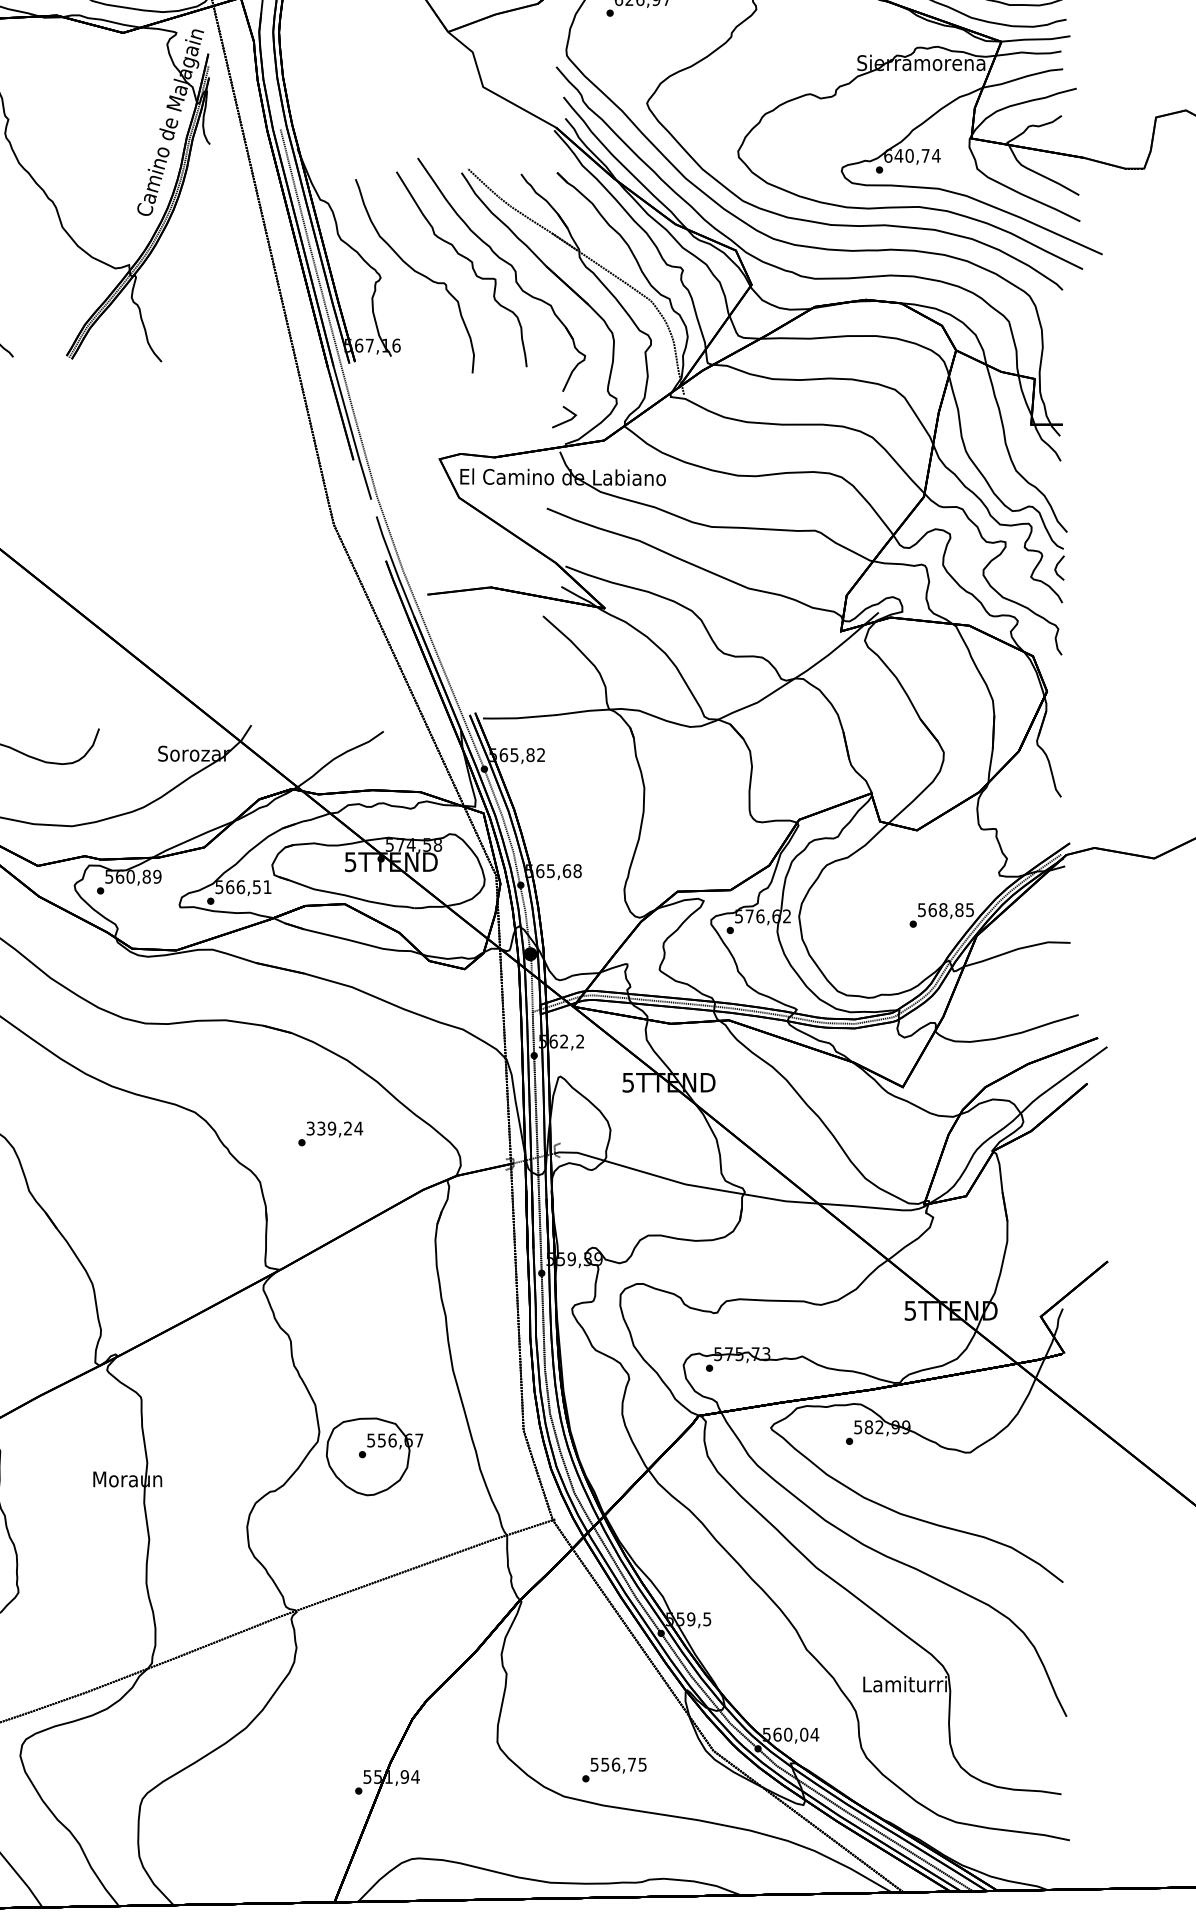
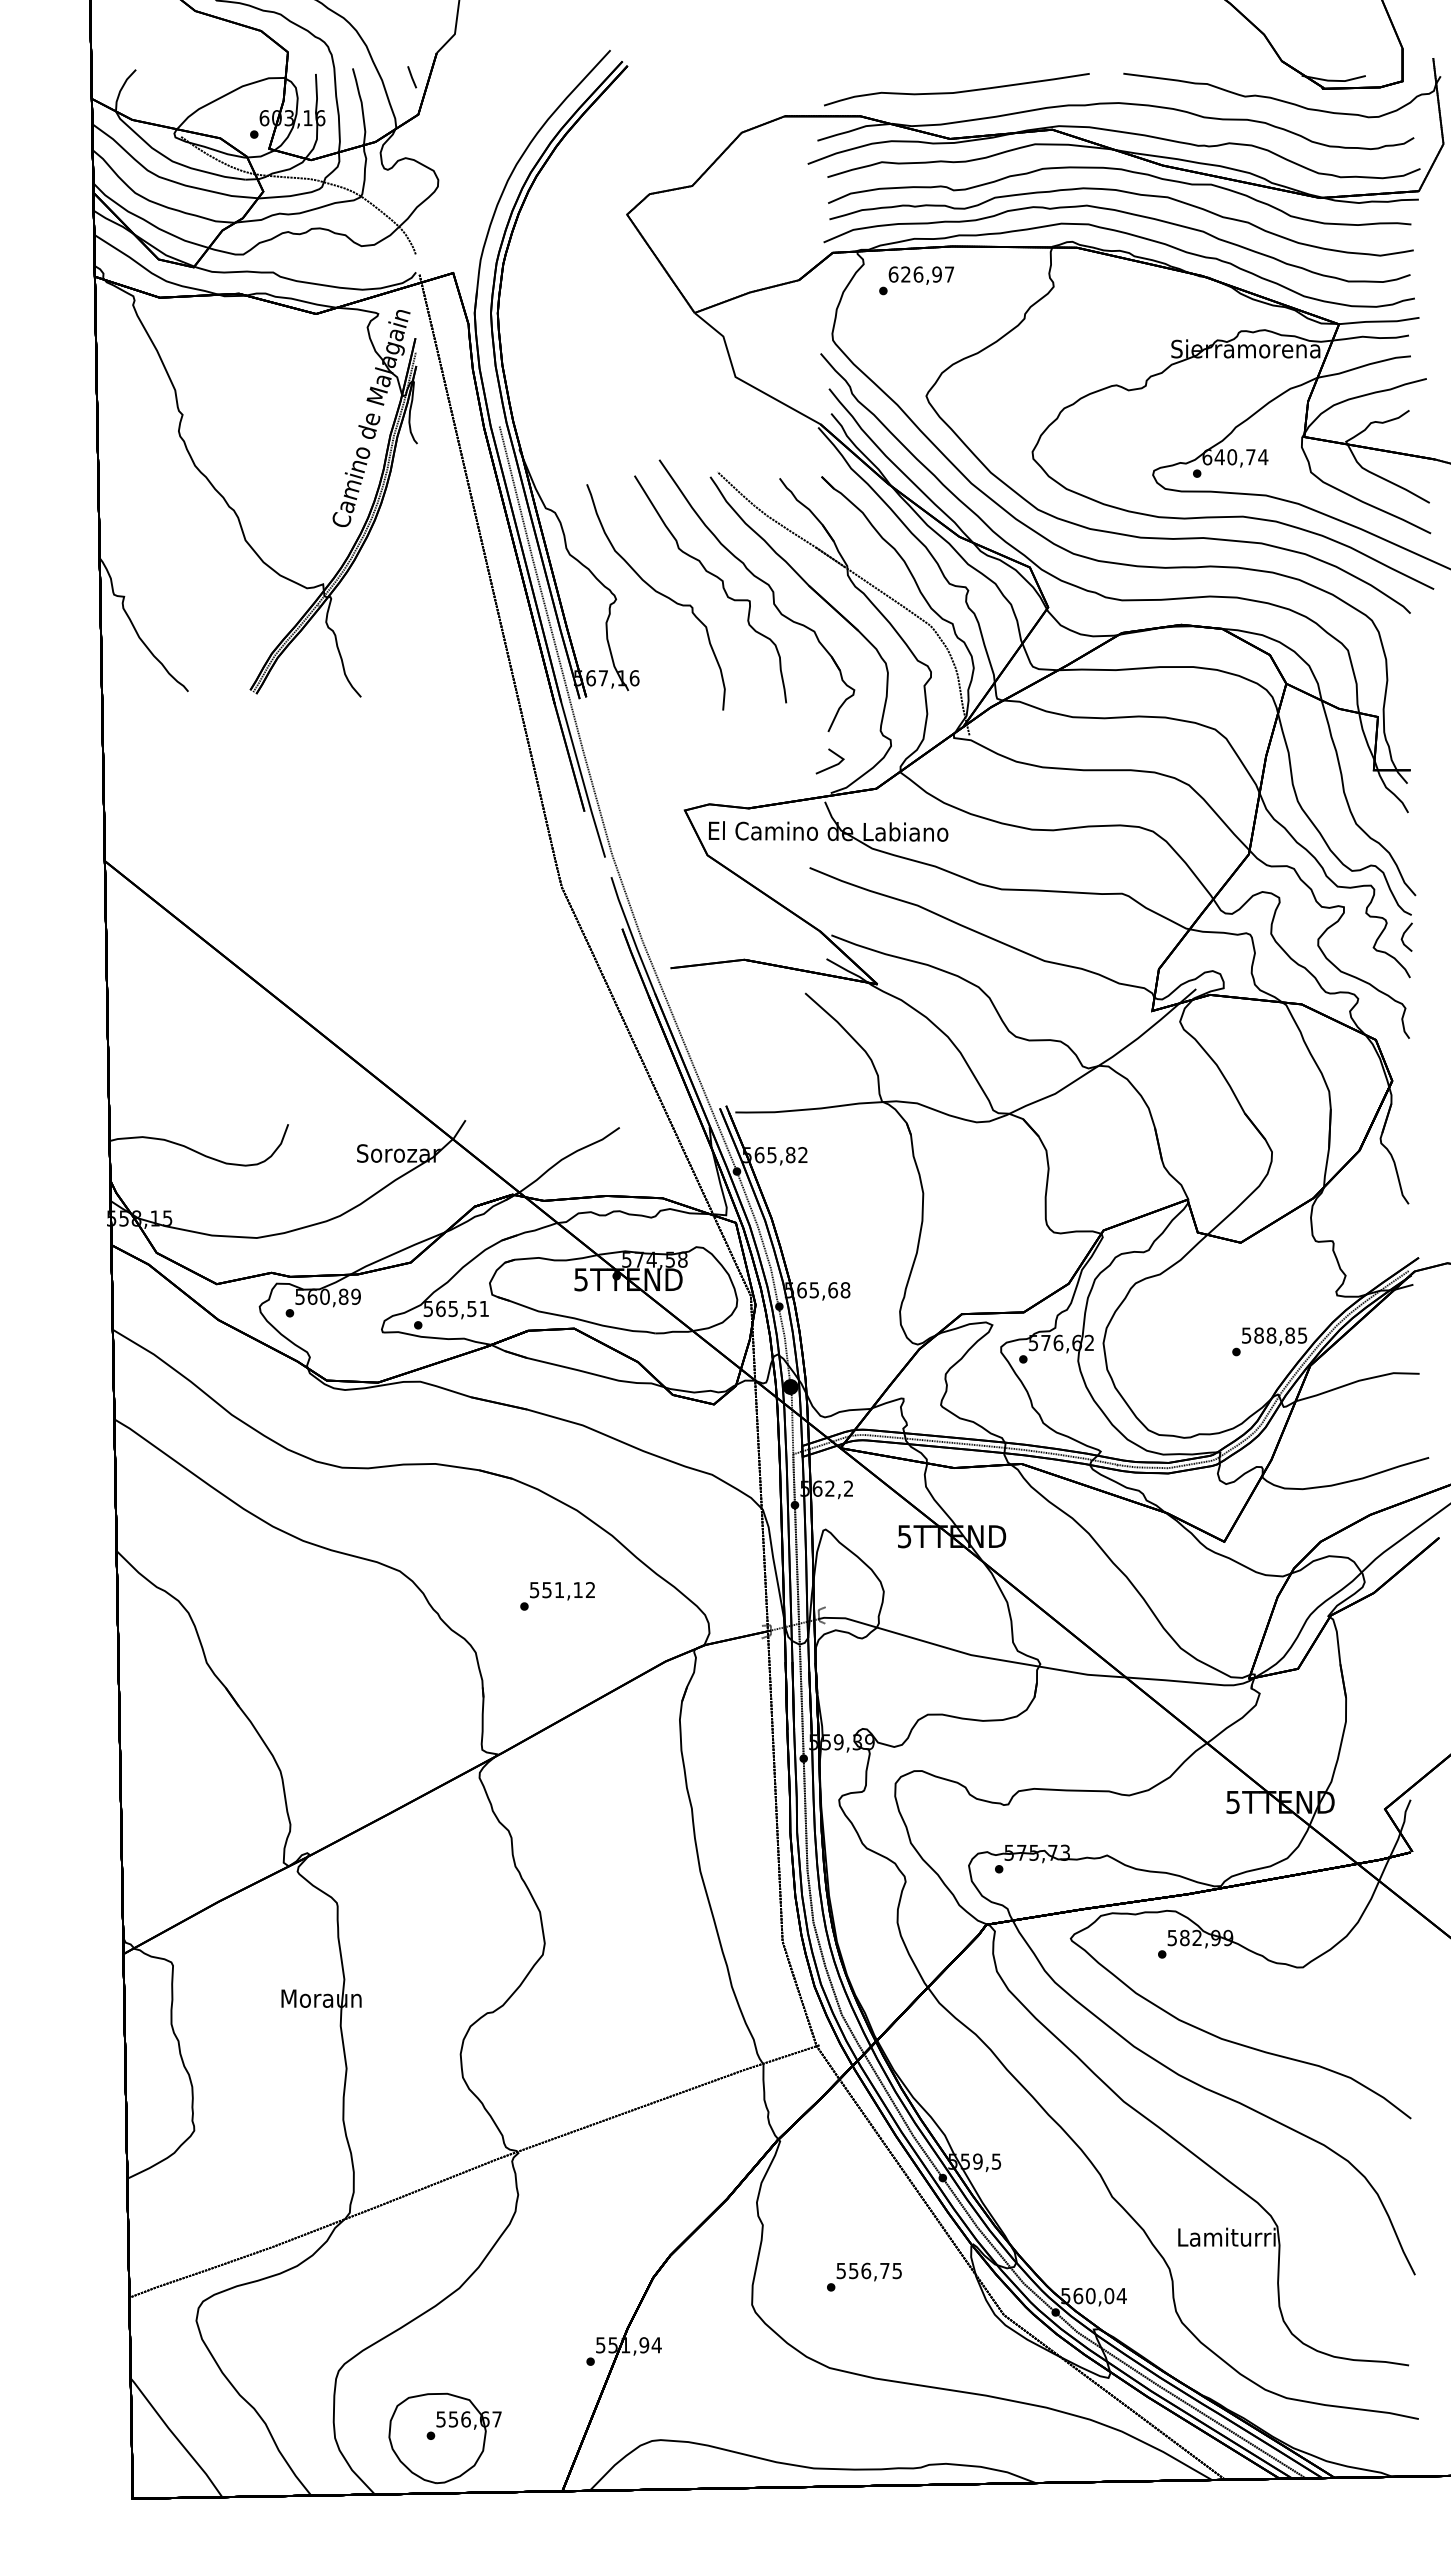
text: (241, 886) -> (453, 1308), 566,51 -> 565,51
text: (933, 909) -> (1259, 1335), 568,85 -> 588,85
text: (334, 1128) -> (562, 1590), 339,24 -> 551,12
part: (374, 1456) -> (444, 2438), moved
text: (614, 1769) -> (864, 2276), moved

